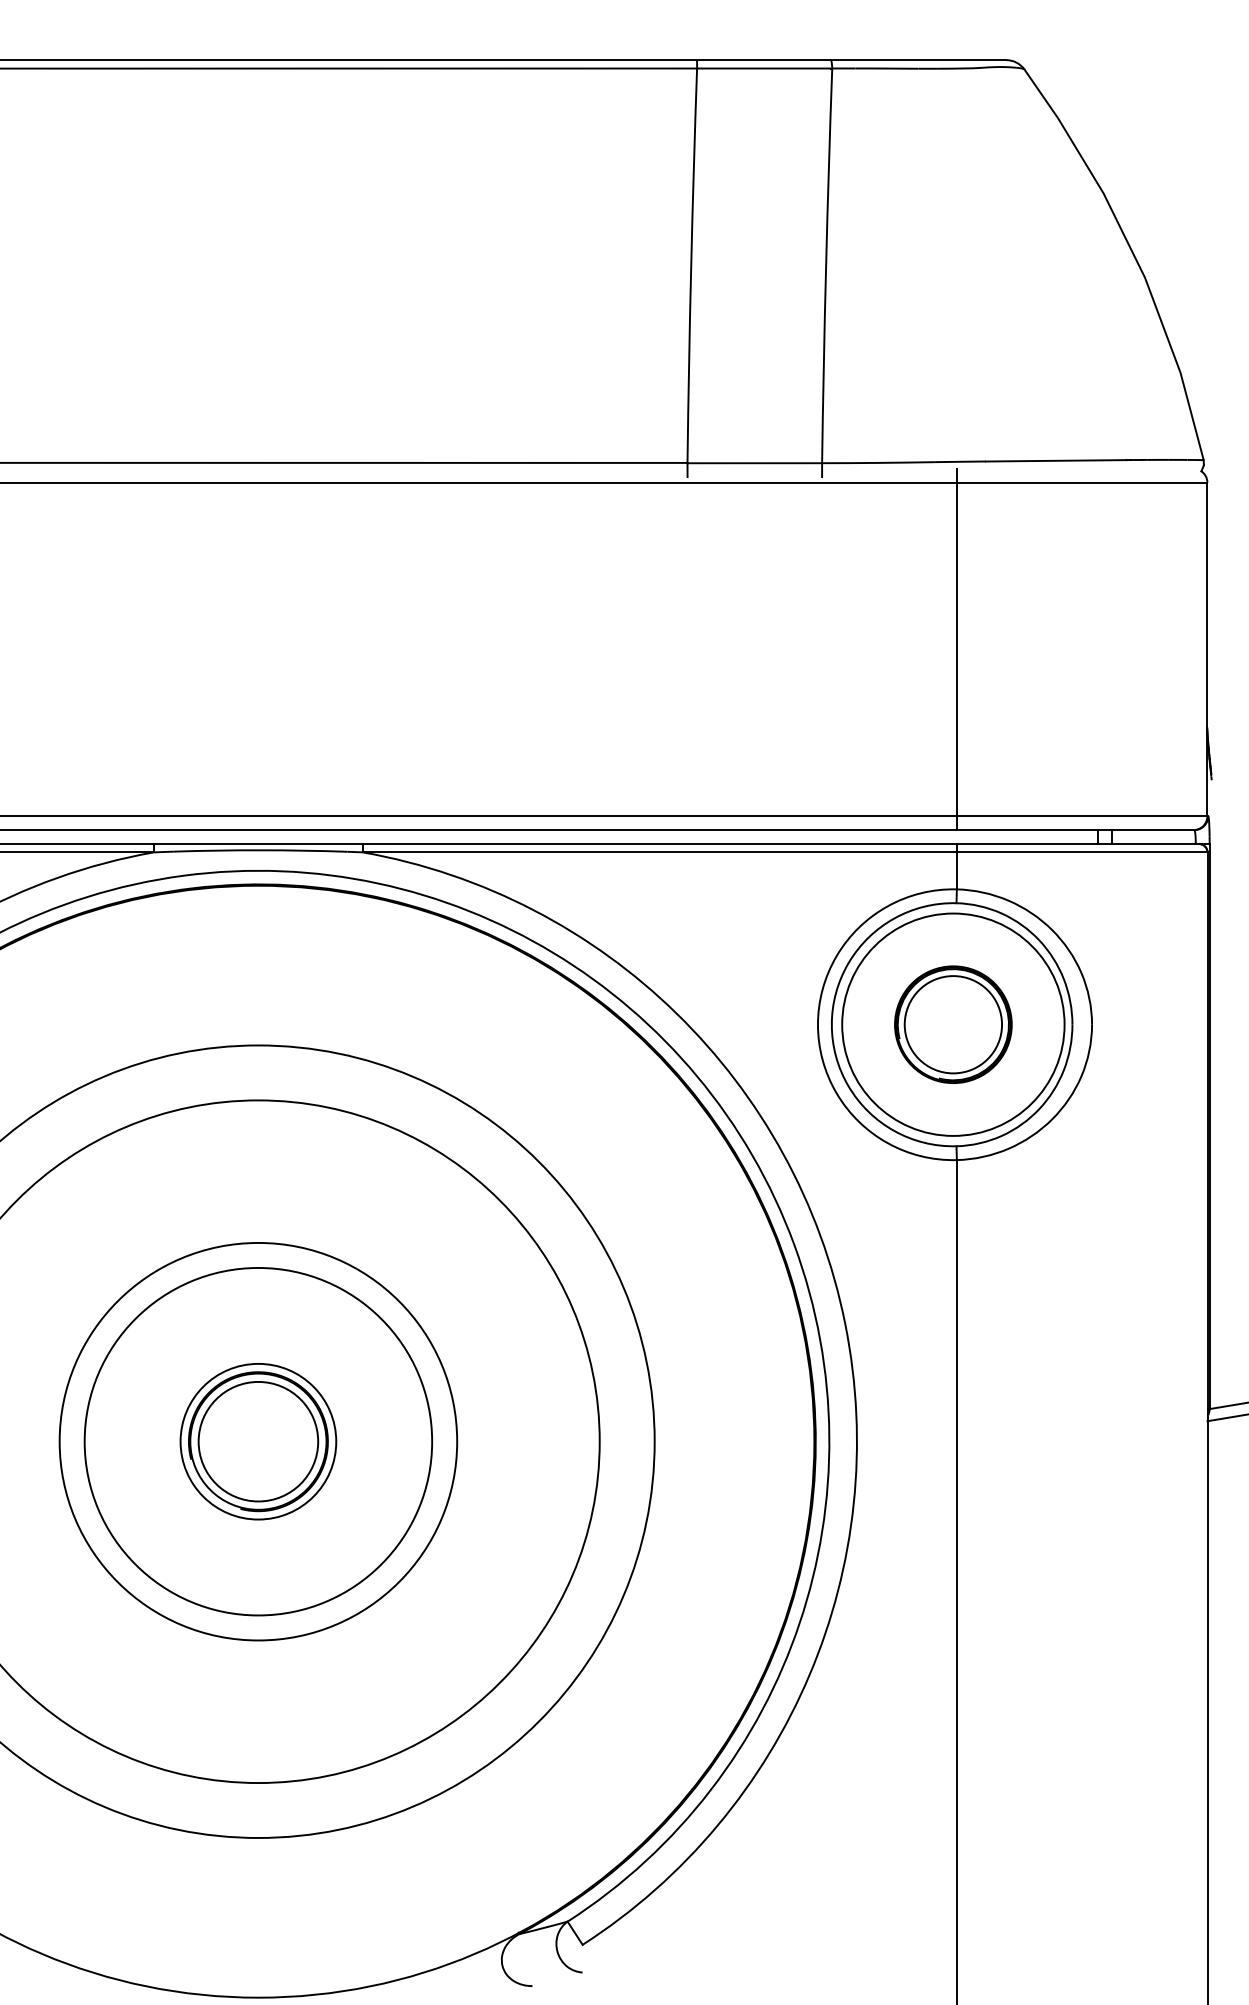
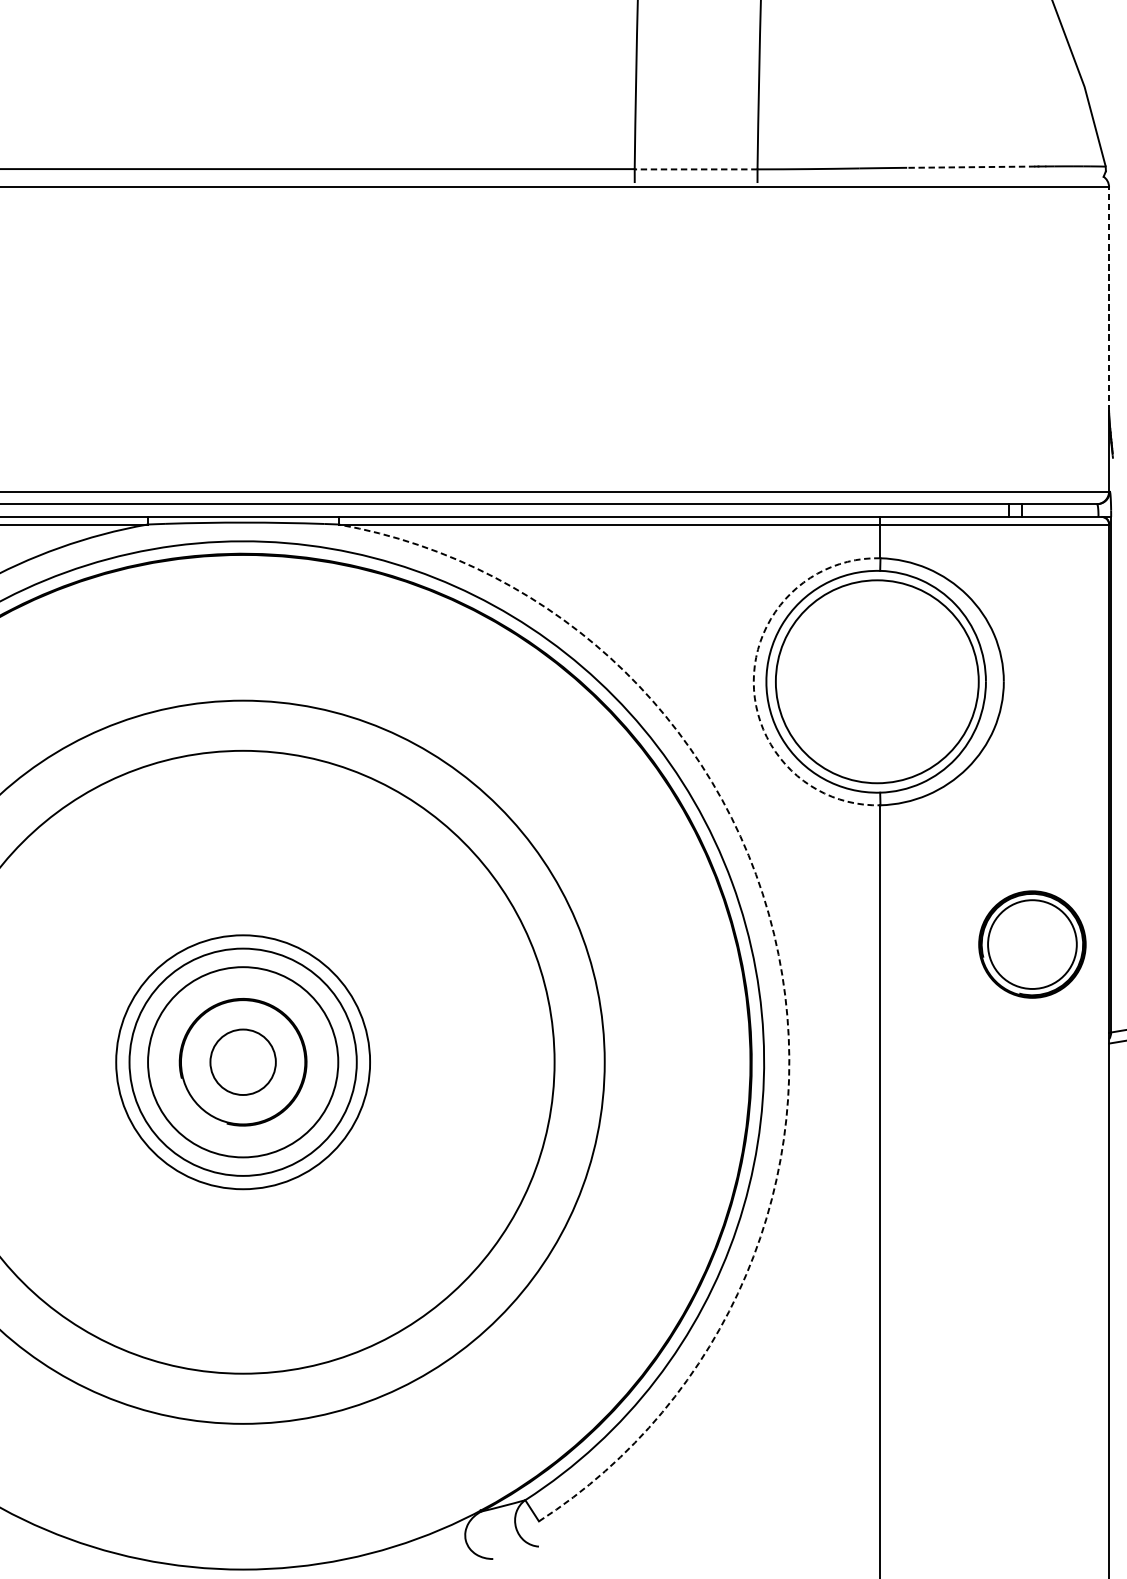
line: (1055, 460) -> (970, 166), solid -> dashed
line: (754, 463) -> (695, 169), solid -> dashed
line: (1207, 605) -> (1109, 299), solid -> dashed
line: (956, 649) -> (880, 339), removed
arc: (817, 1024) -> (753, 681), solid -> dashed
part: (953, 1024) -> (1032, 944), moved
arc: (845, 1323) -> (778, 954), solid -> dashed
circle: (258, 1441) -> (243, 1062), size x0.6
circle: (258, 1441) -> (243, 1062), size x0.6
circle: (258, 1441) -> (243, 1062), size x0.7
circle: (258, 1441) -> (243, 1062), size x1.6

